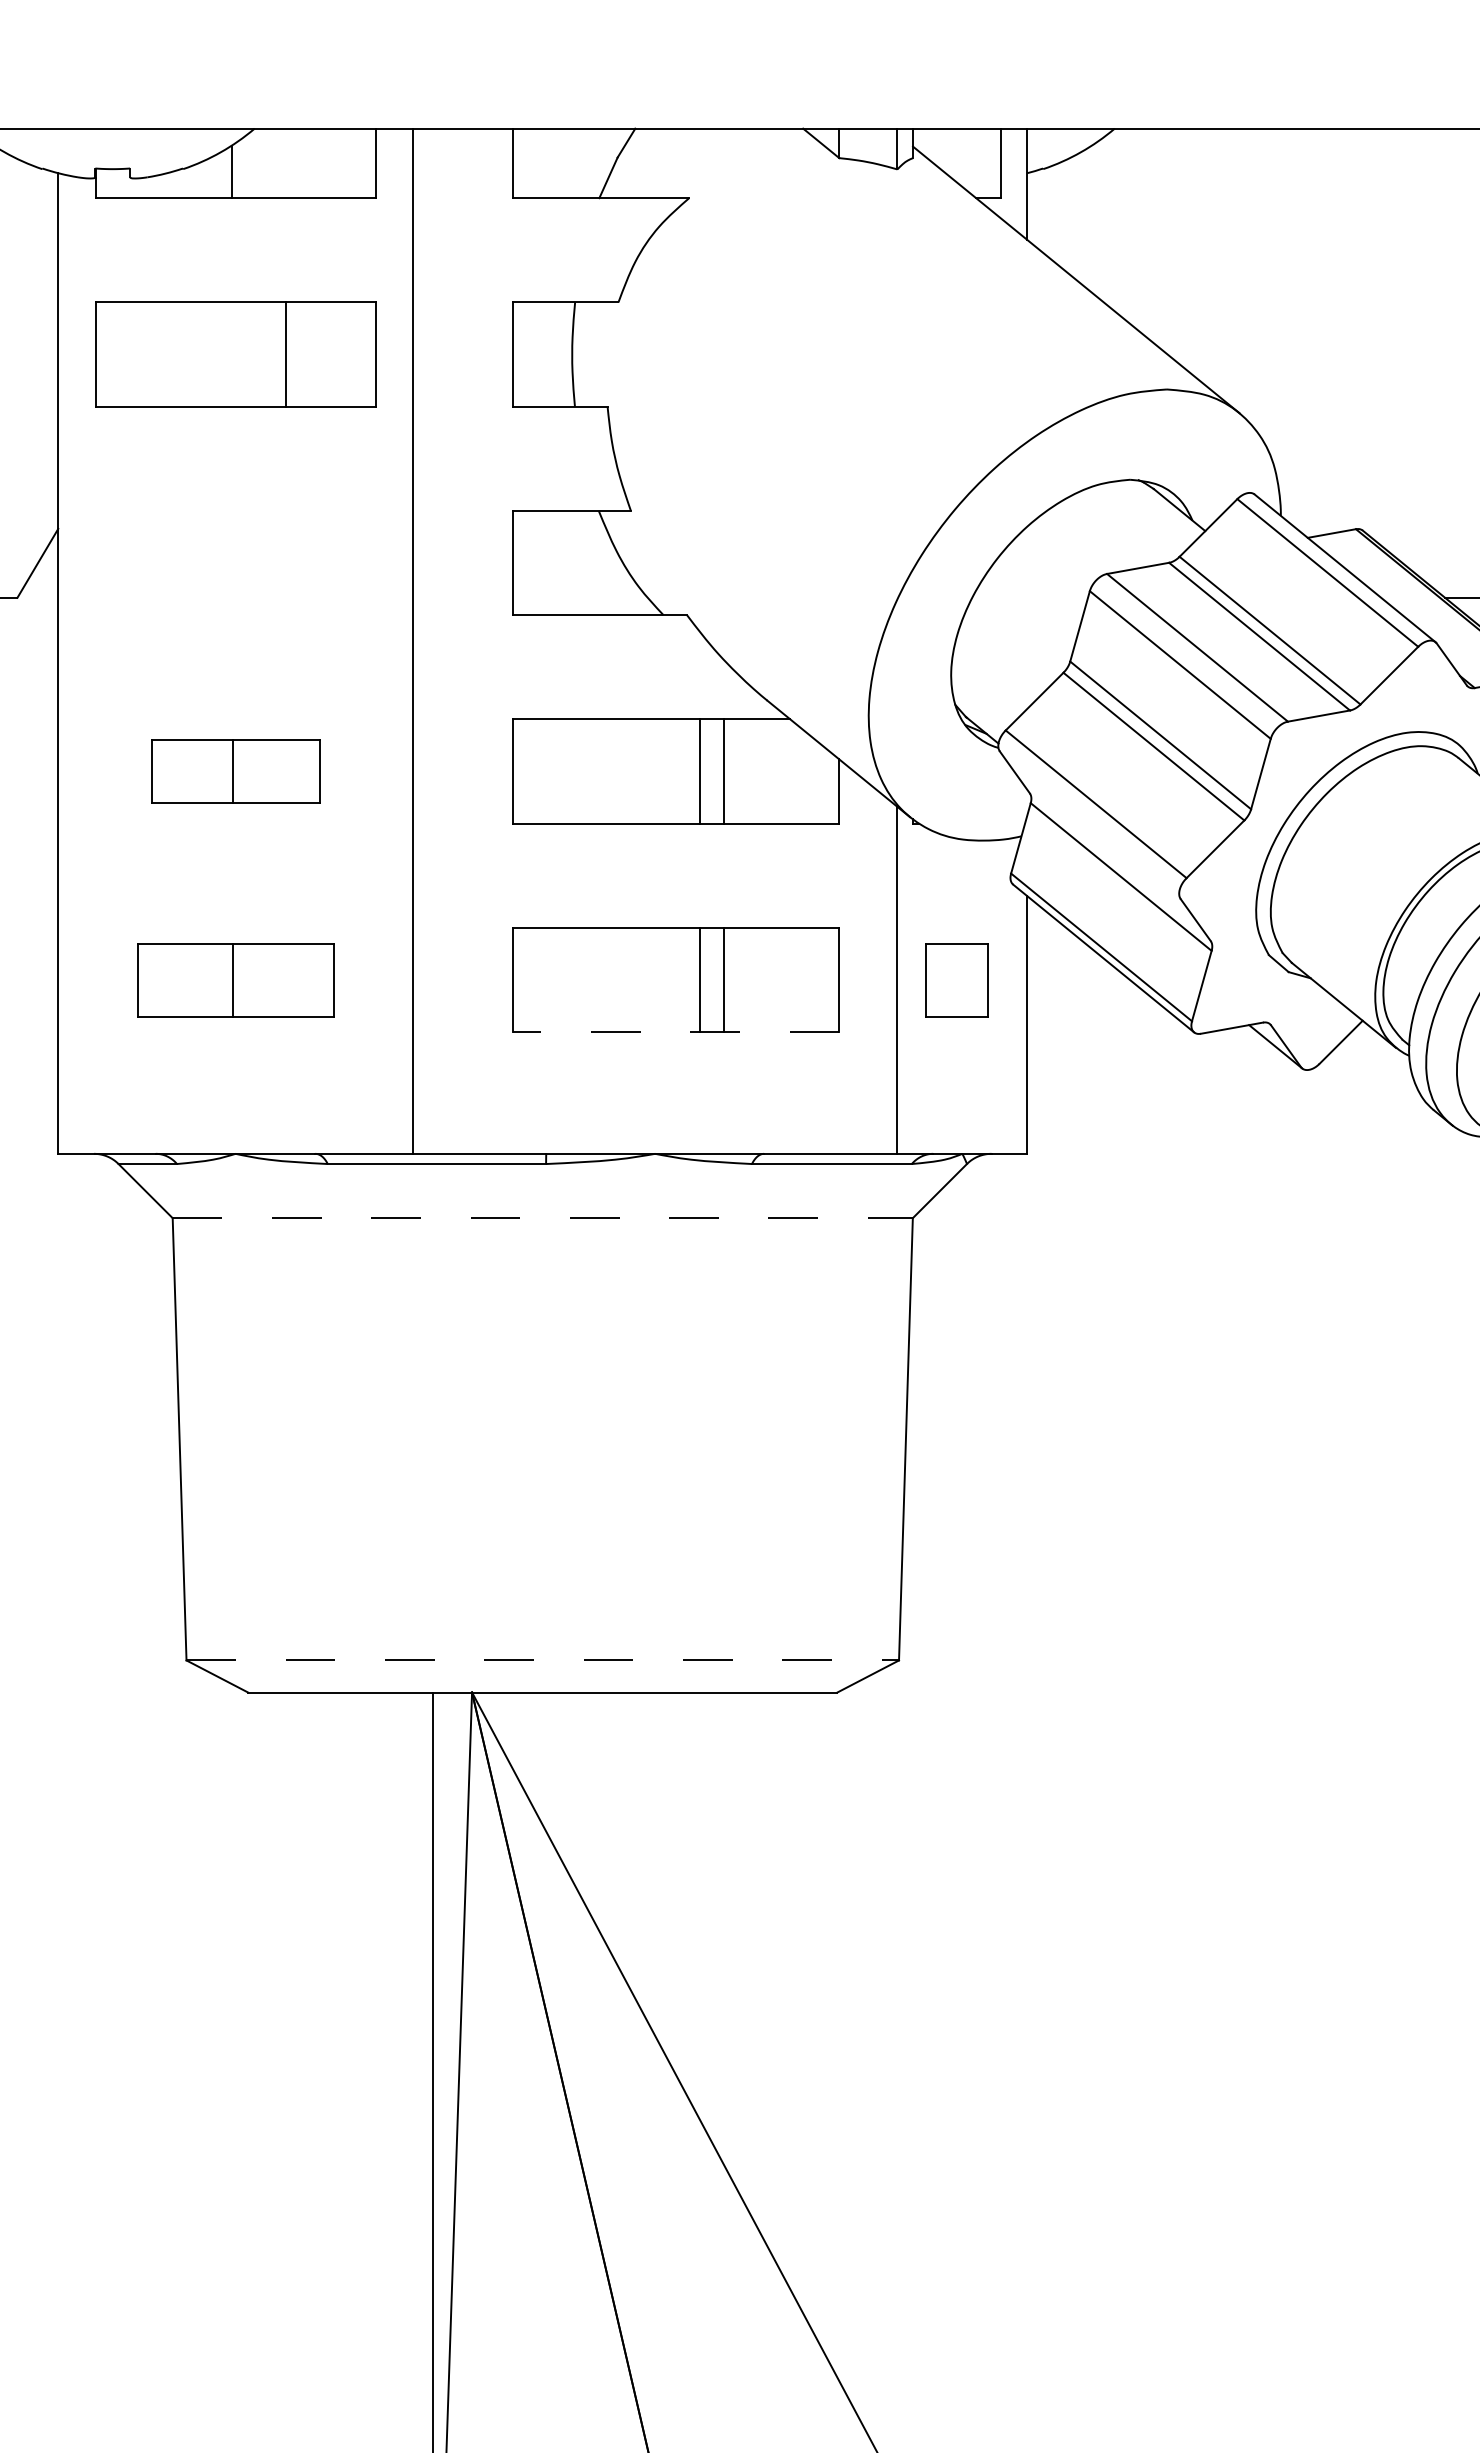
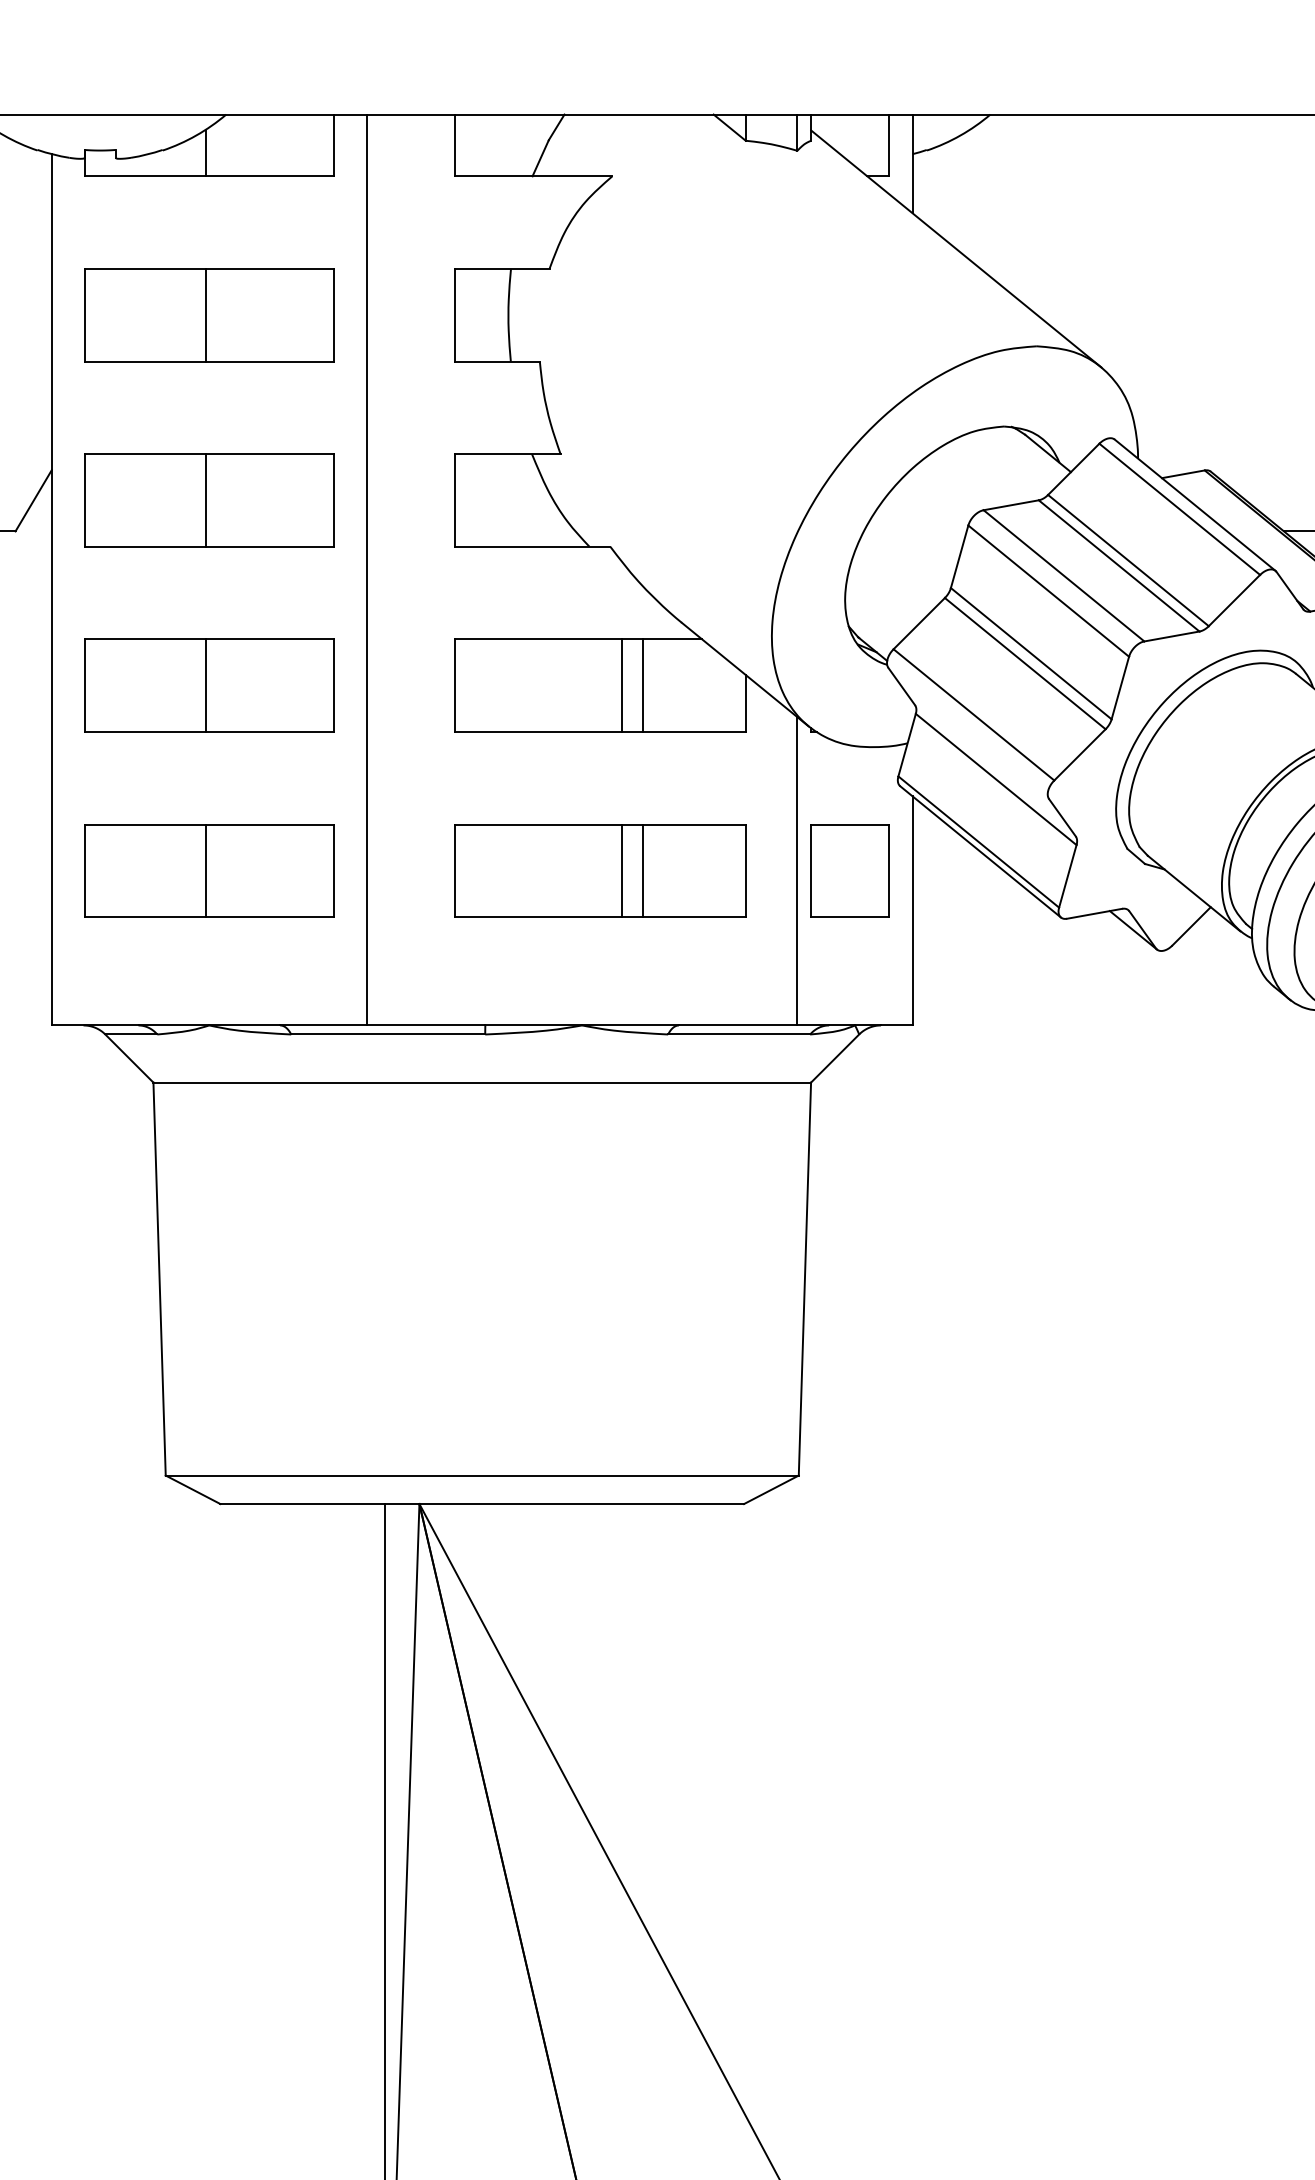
line: (285, 354) -> (205, 315), moved
part: (235, 562) -> (209, 500), added
part: (235, 771) -> (209, 685), size x1.67
part: (235, 979) -> (209, 870), size x1.43
part: (956, 979) -> (849, 870), size x1.43
line: (675, 1032) -> (600, 917), dashed -> solid
line: (543, 1218) -> (482, 1082), dashed -> solid
line: (543, 1660) -> (482, 1475), dashed -> solid

